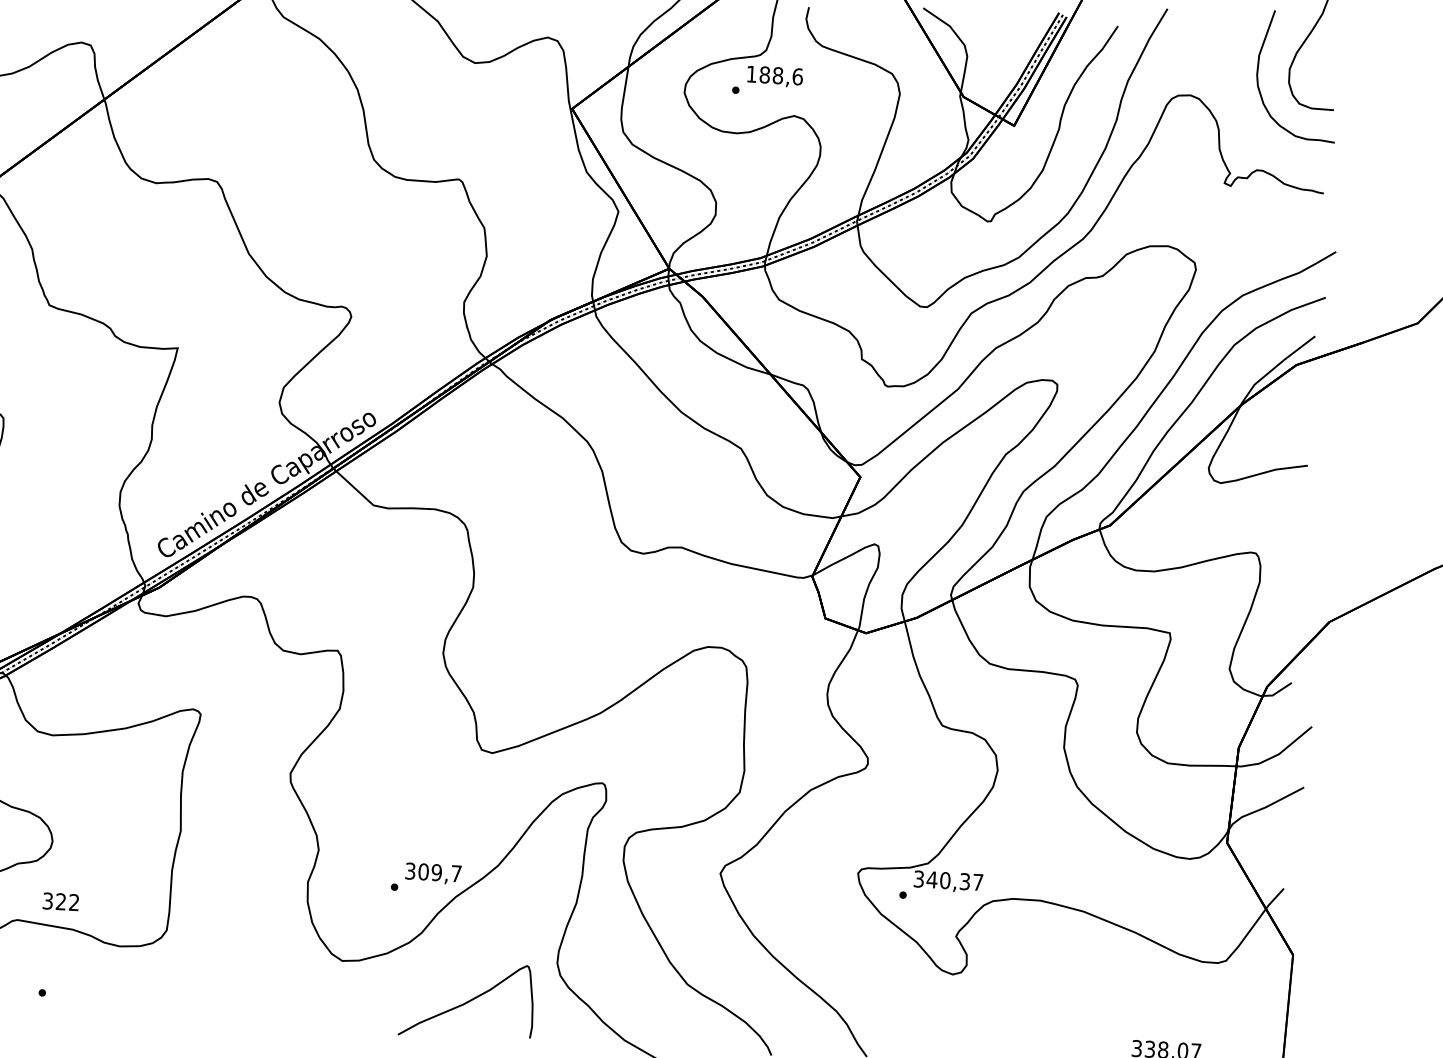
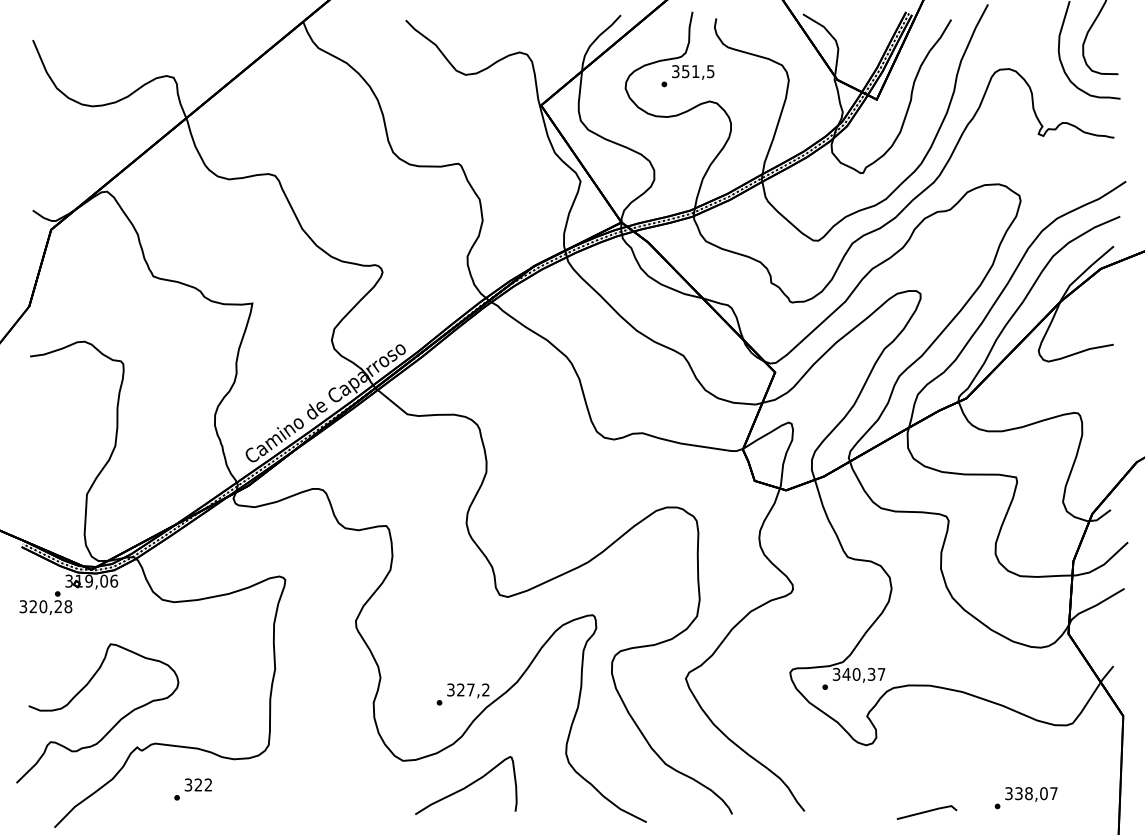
text: (775, 75) -> (693, 71), 188,6 -> 351,5
text: (440, 872) -> (473, 689), 309,7 -> 327,2
text: (59, 901) -> (197, 784), moved
curve: (467, 1000) -> (466, 785), moved

